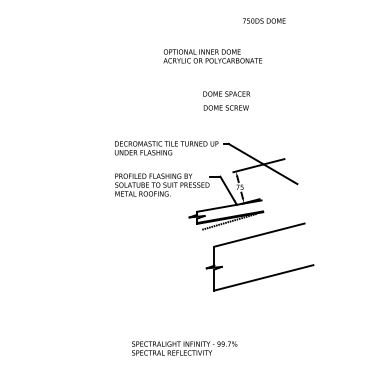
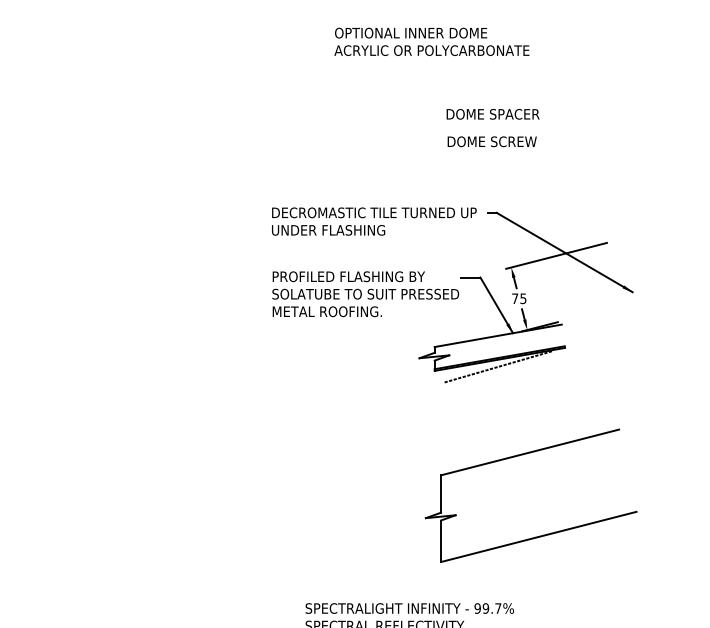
text: (212, 56) -> (431, 42), moved
part: (255, 237) -> (522, 457), moved

